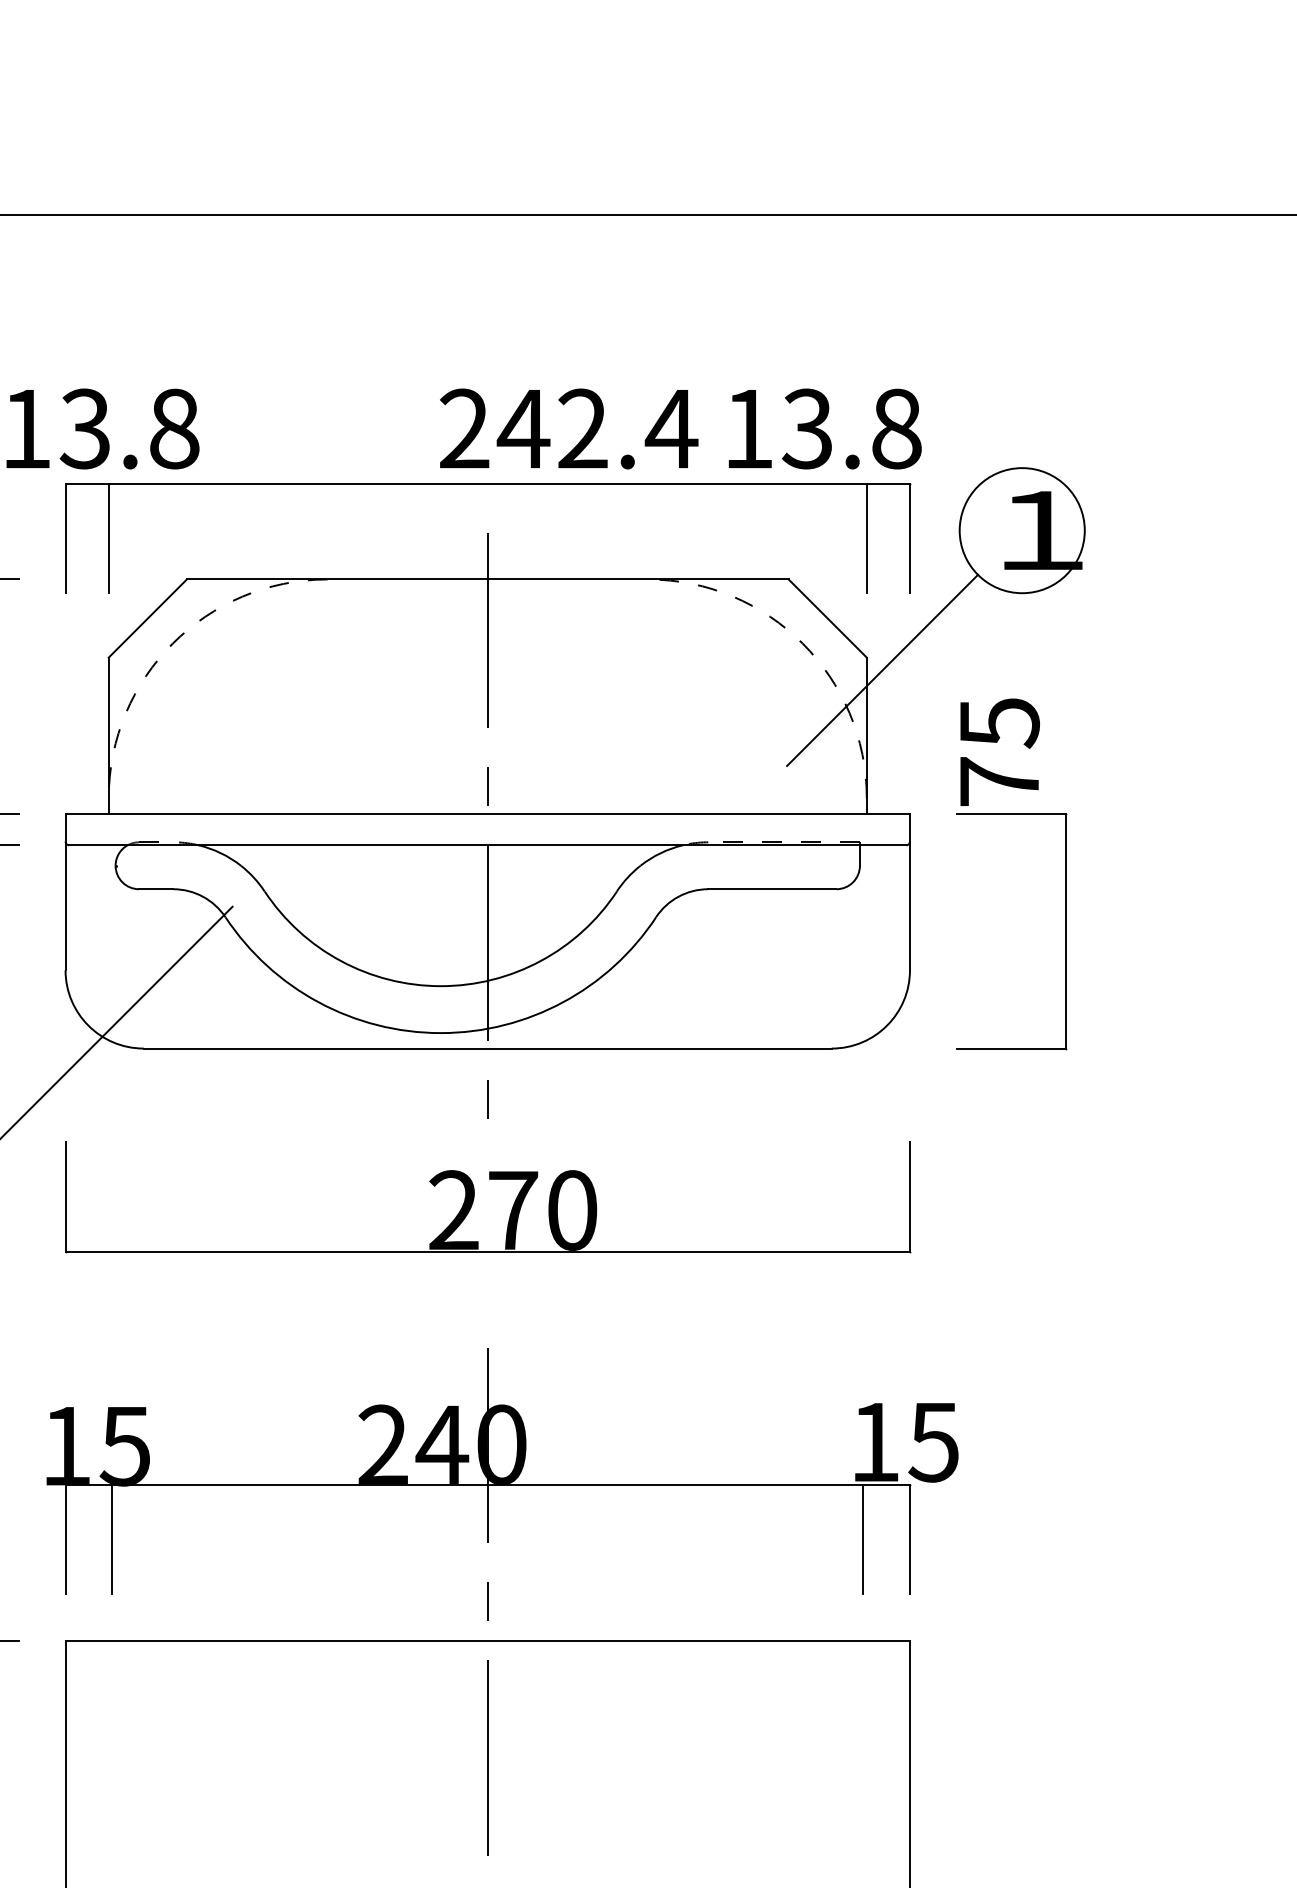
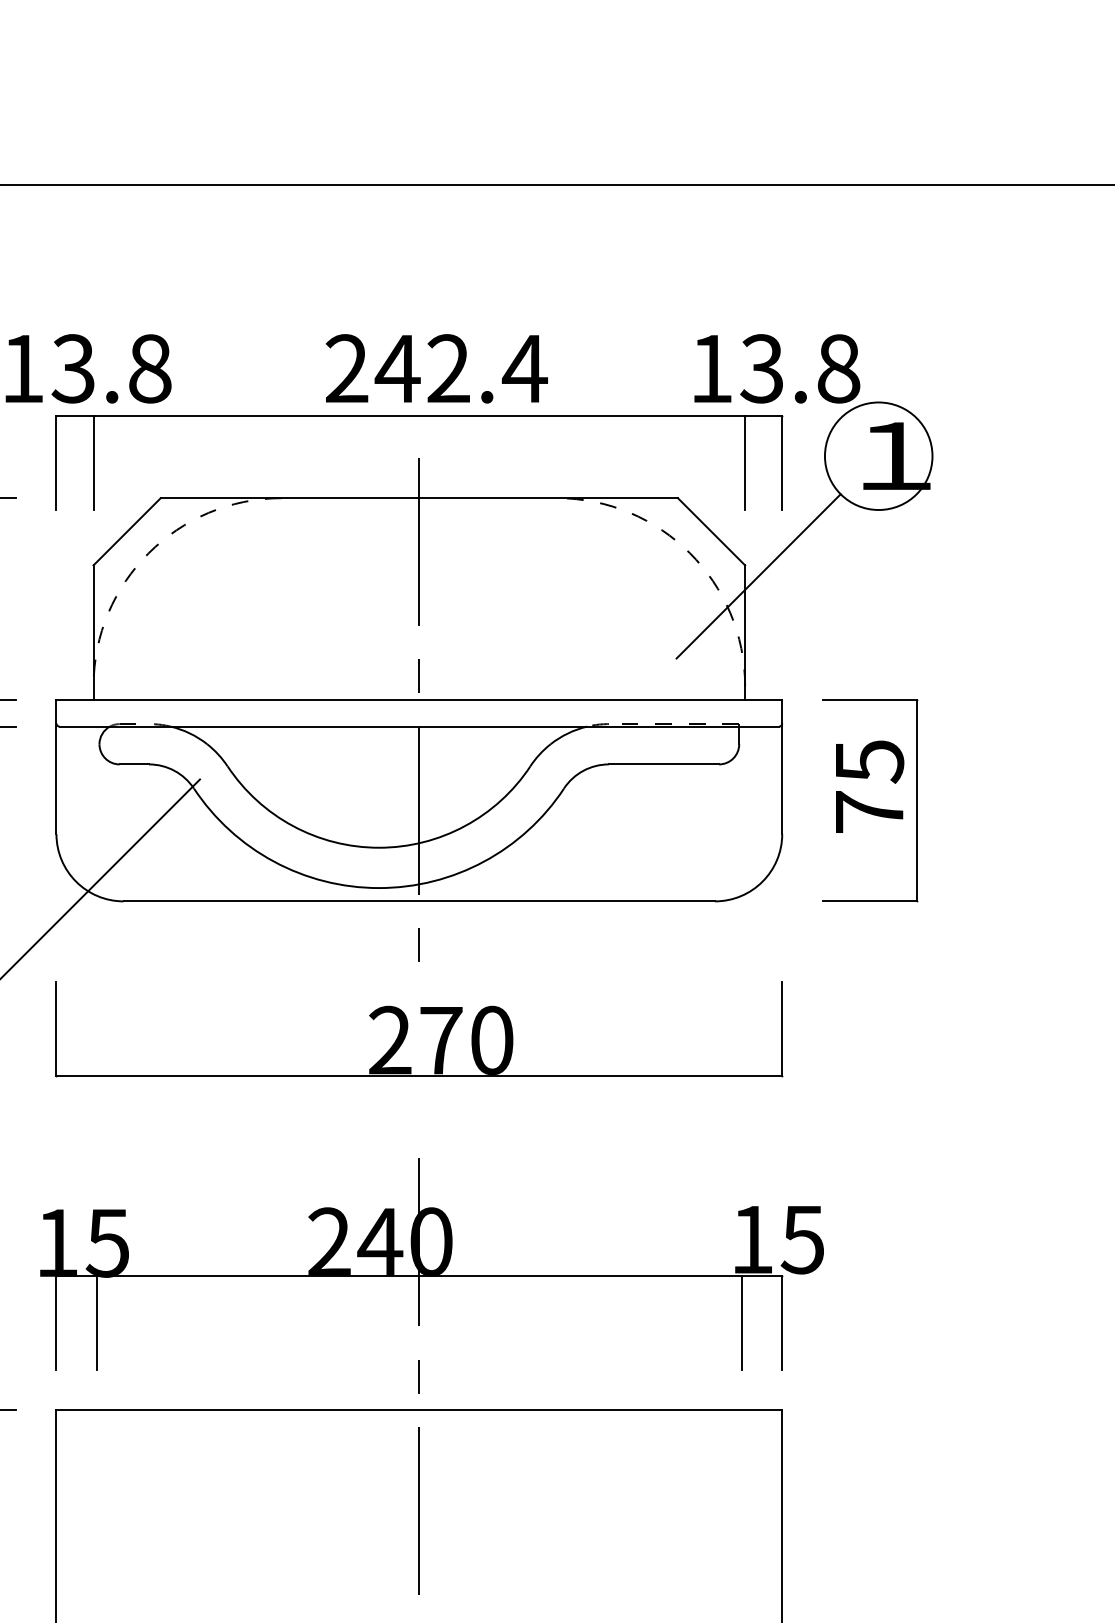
text: (569, 428) -> (437, 368), moved
text: (824, 428) -> (776, 368), moved
text: (999, 751) -> (869, 786), moved

